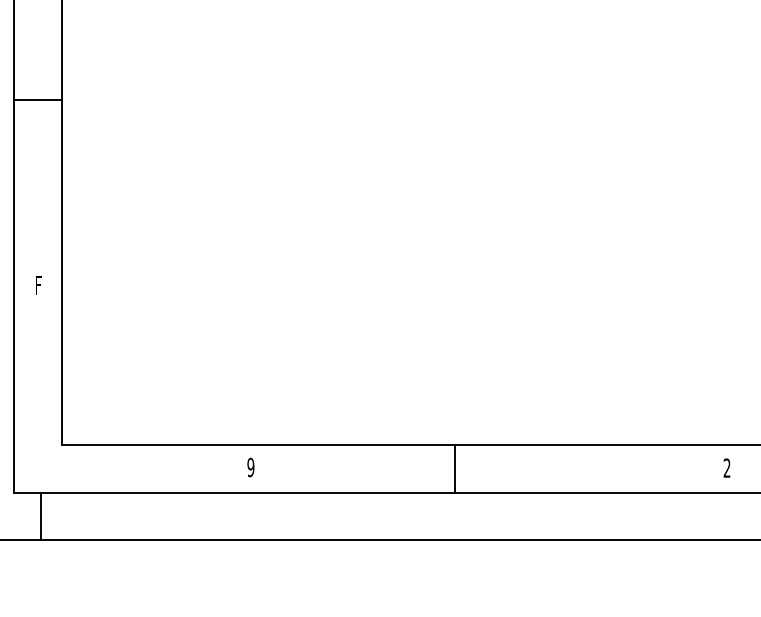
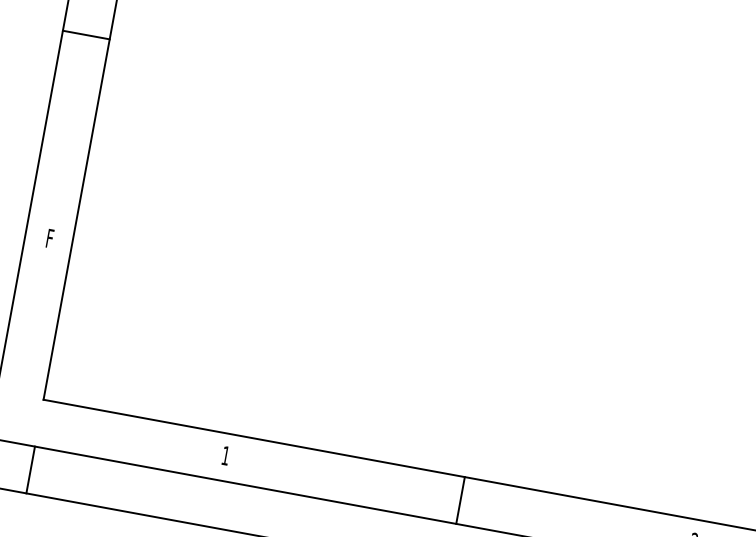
line: (37, 99) -> (86, 34), moved
text: (250, 467) -> (225, 455), 9 -> 1
line: (454, 468) -> (460, 499), moved
line: (40, 516) -> (30, 469), moved

